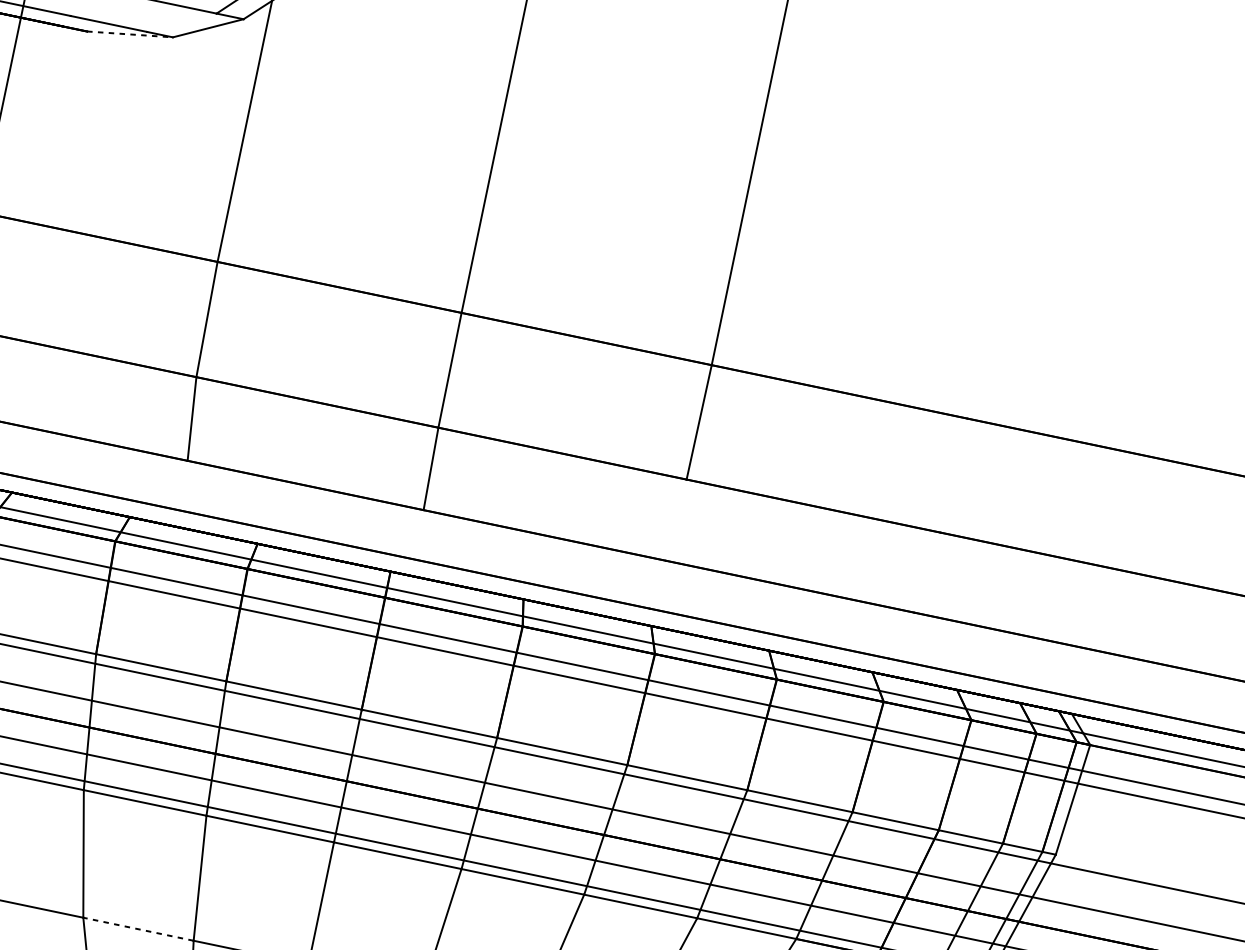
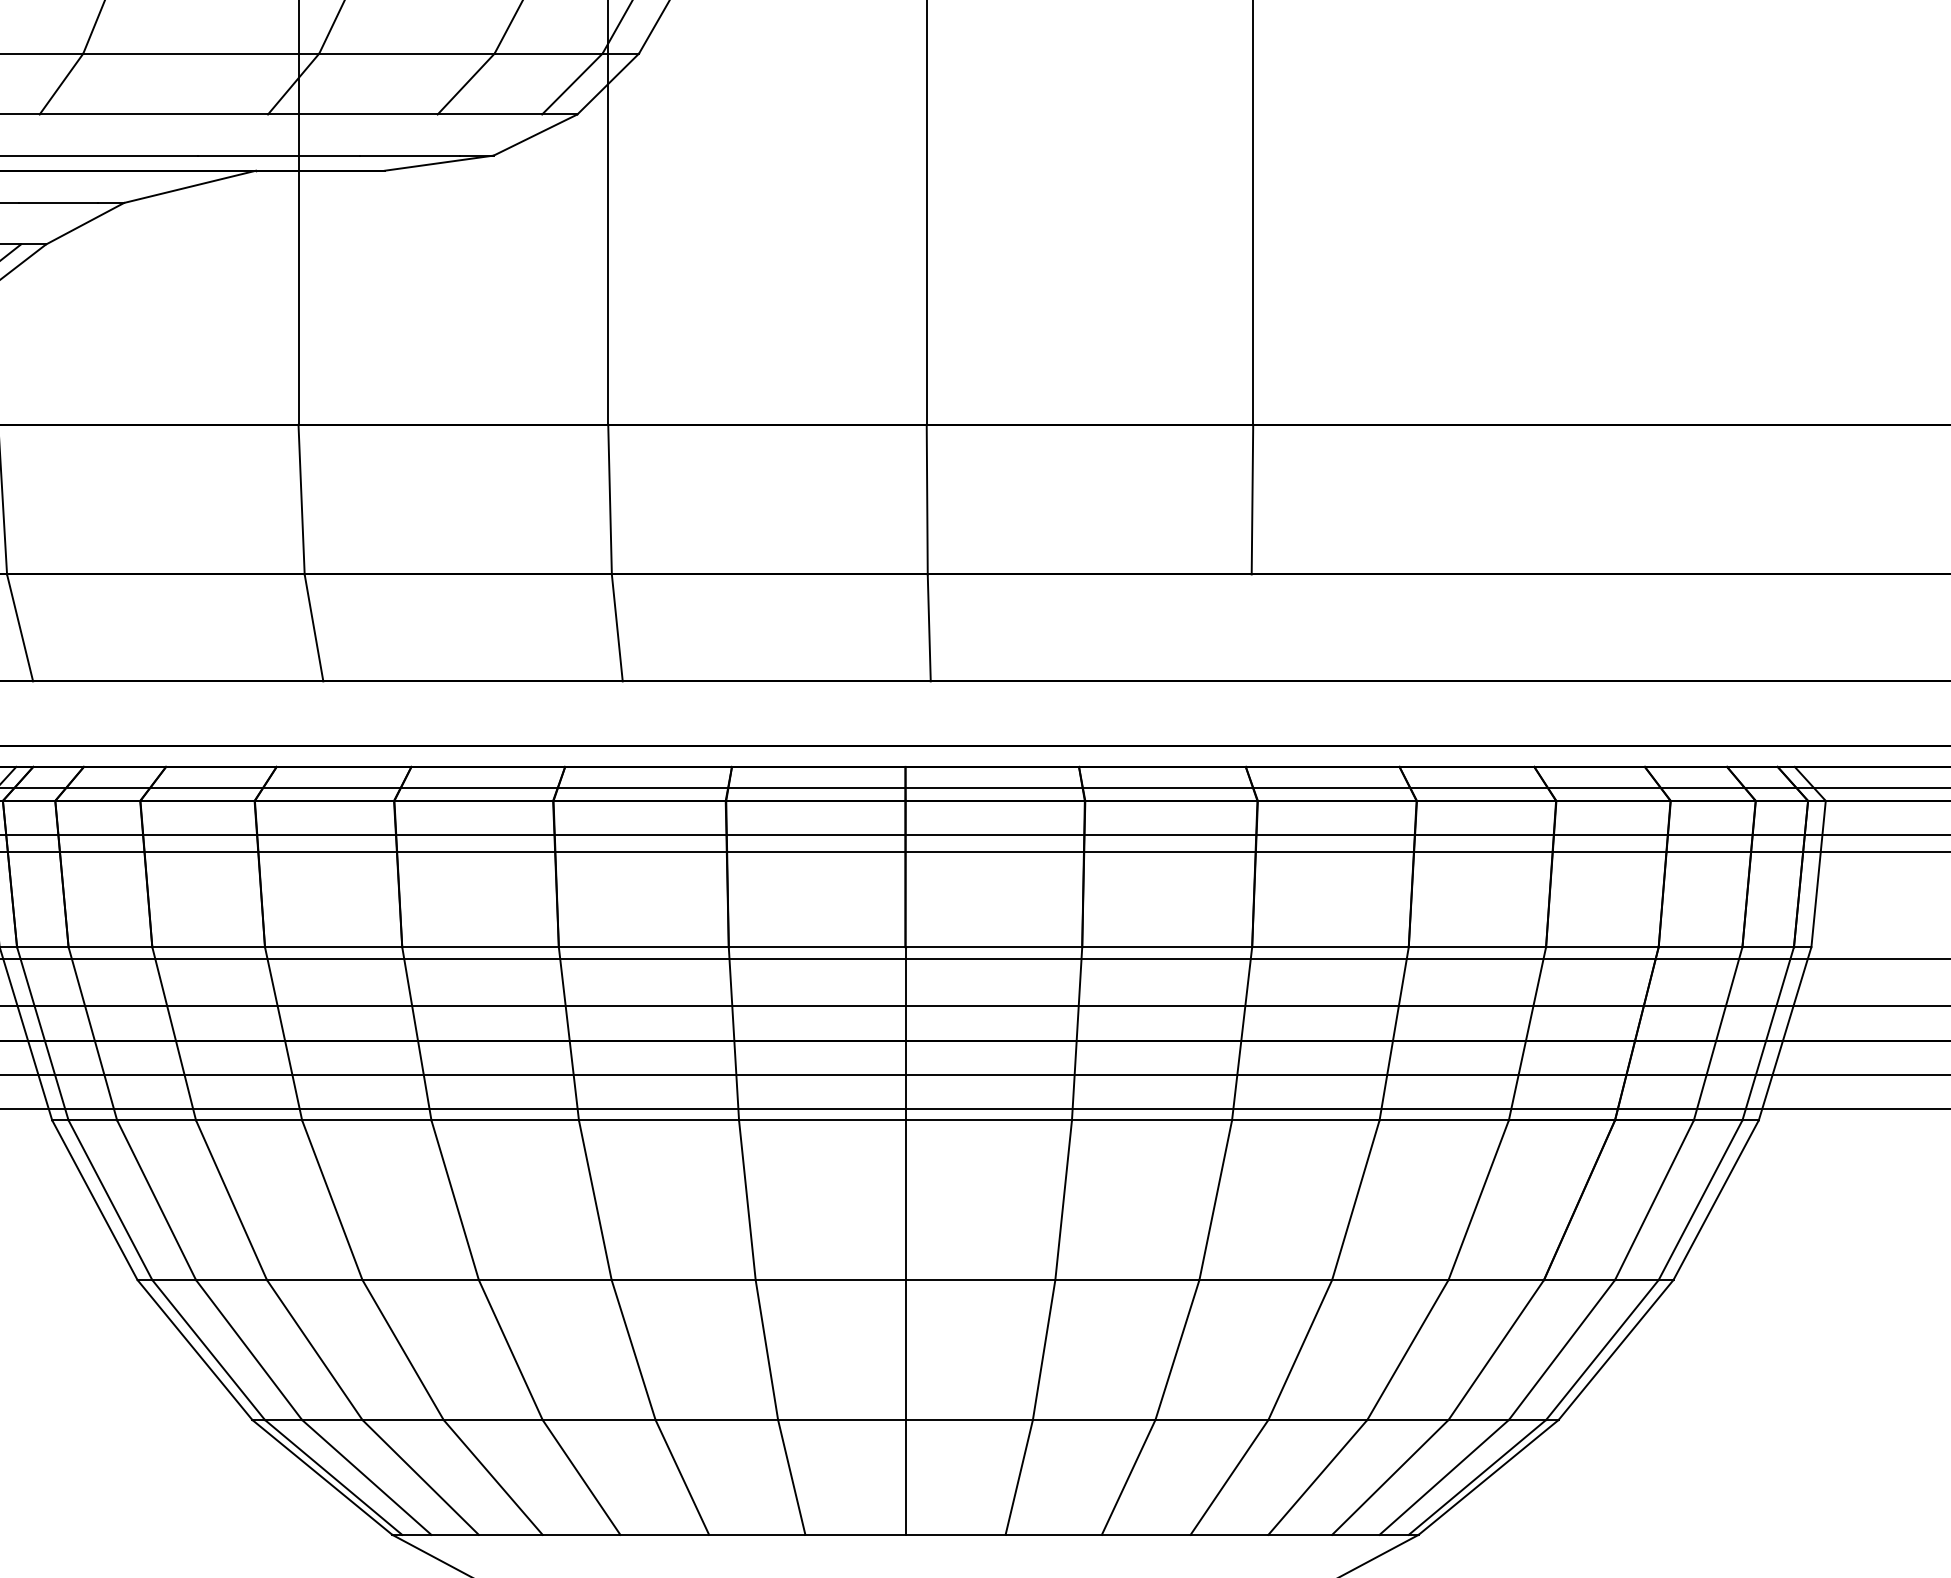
line: (130, 34) -> (439, 163), dashed -> solid
line: (138, 929) -> (683, 1280), dashed -> solid

